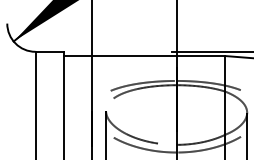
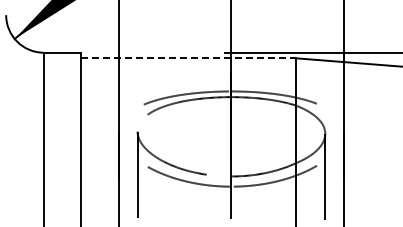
line: (144, 56) -> (188, 58), solid -> dashed

